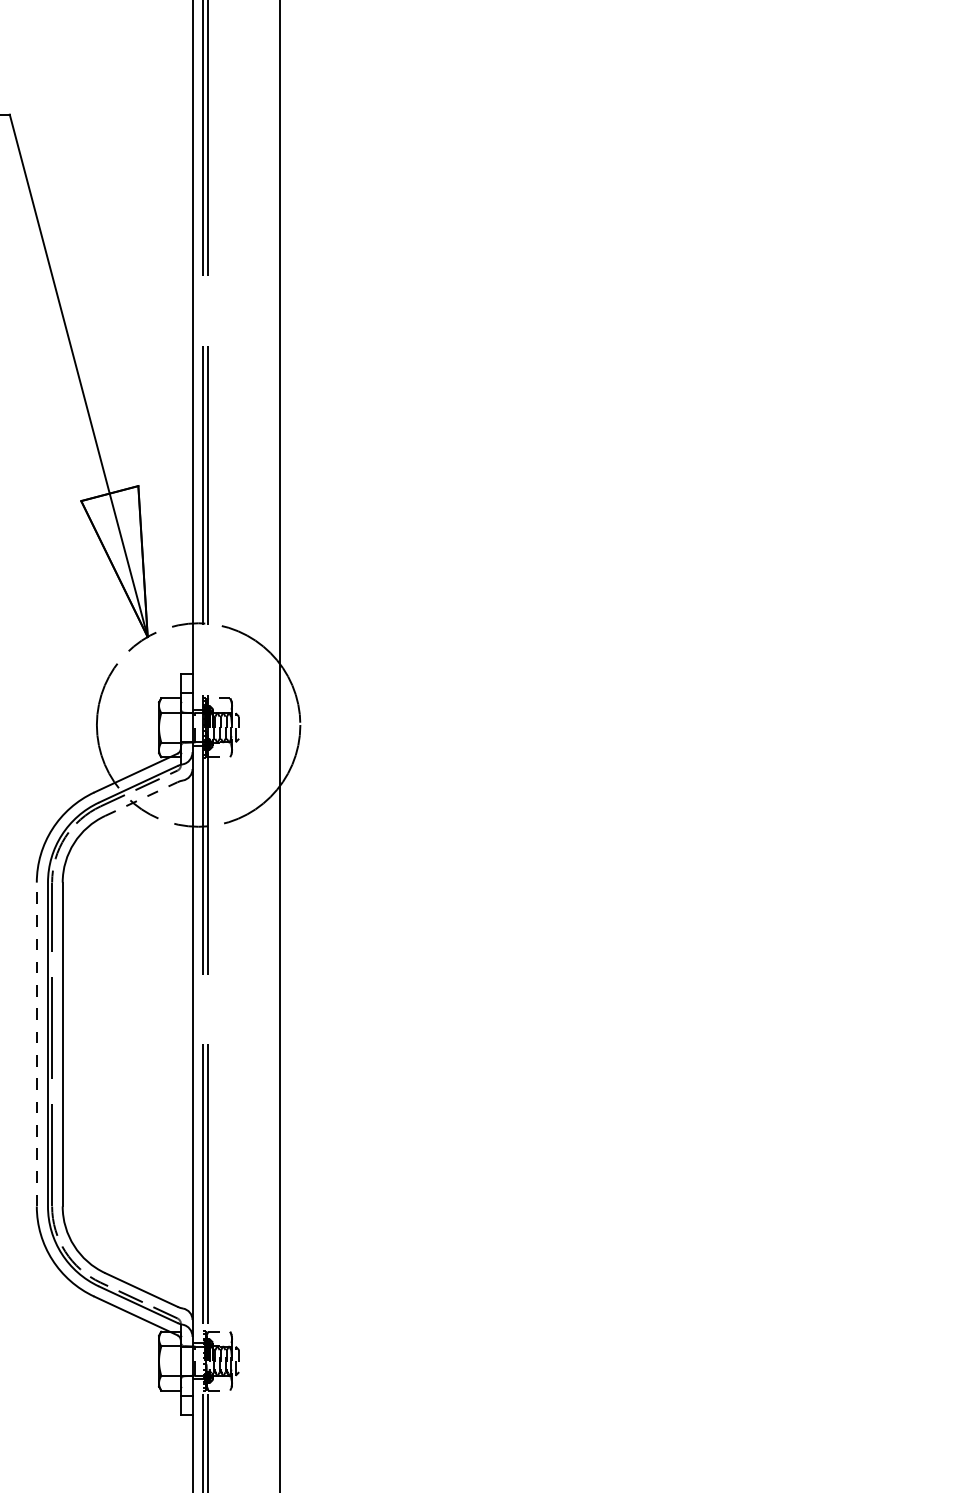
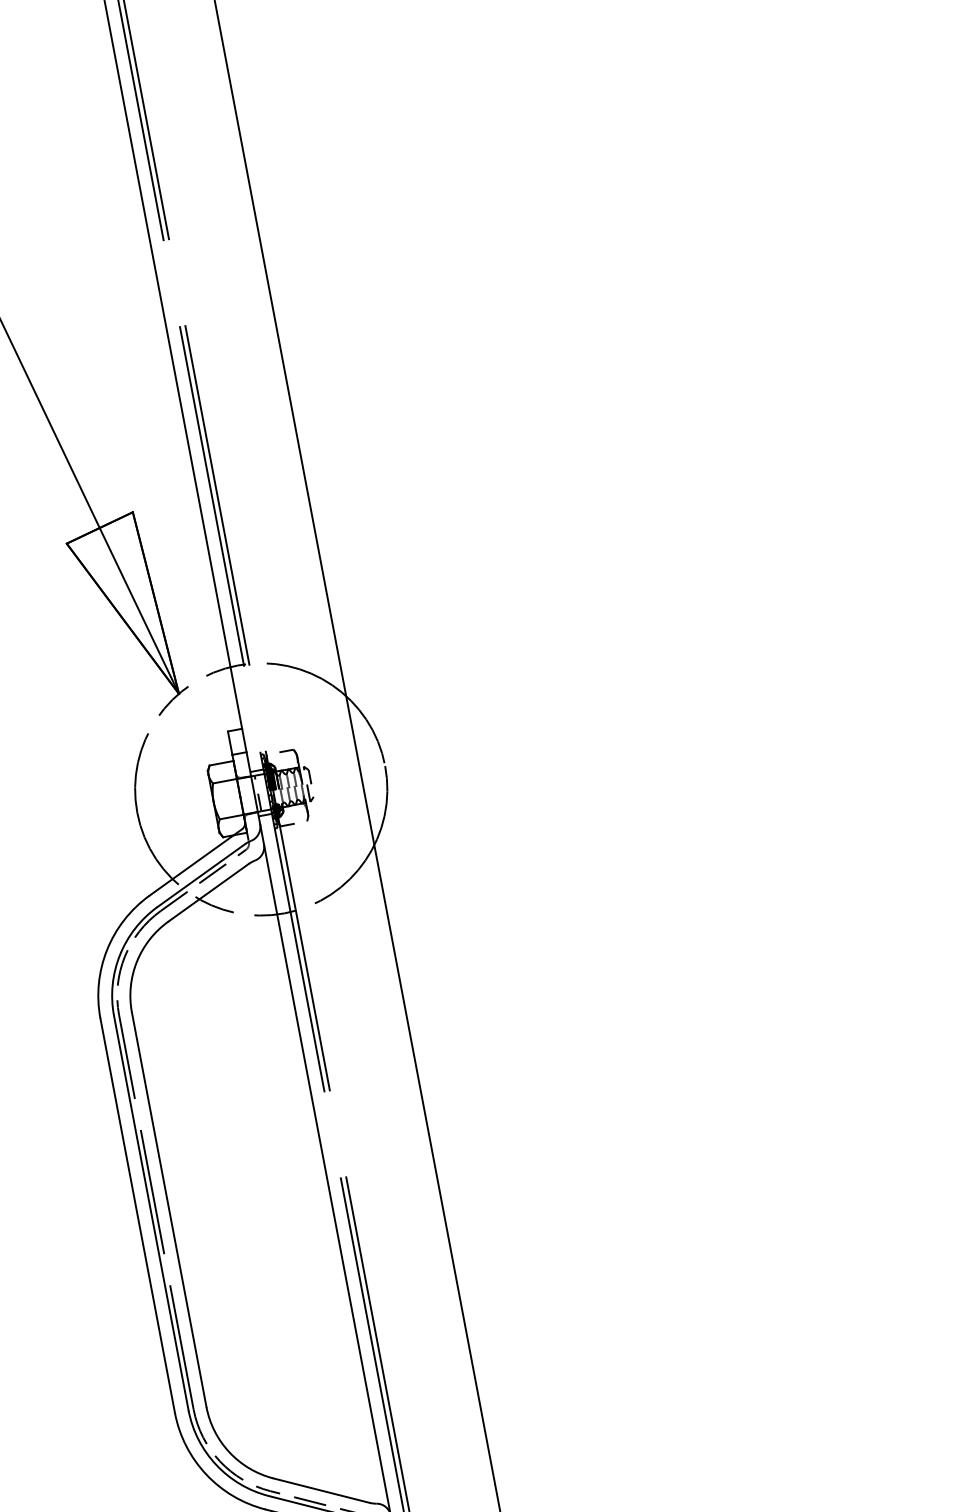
line: (141, 799) -> (208, 893), dashed -> solid
line: (36, 1044) -> (137, 1215), dashed -> solid

